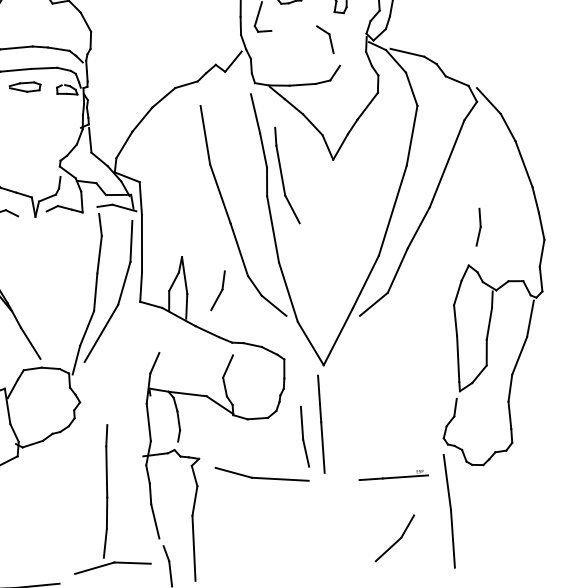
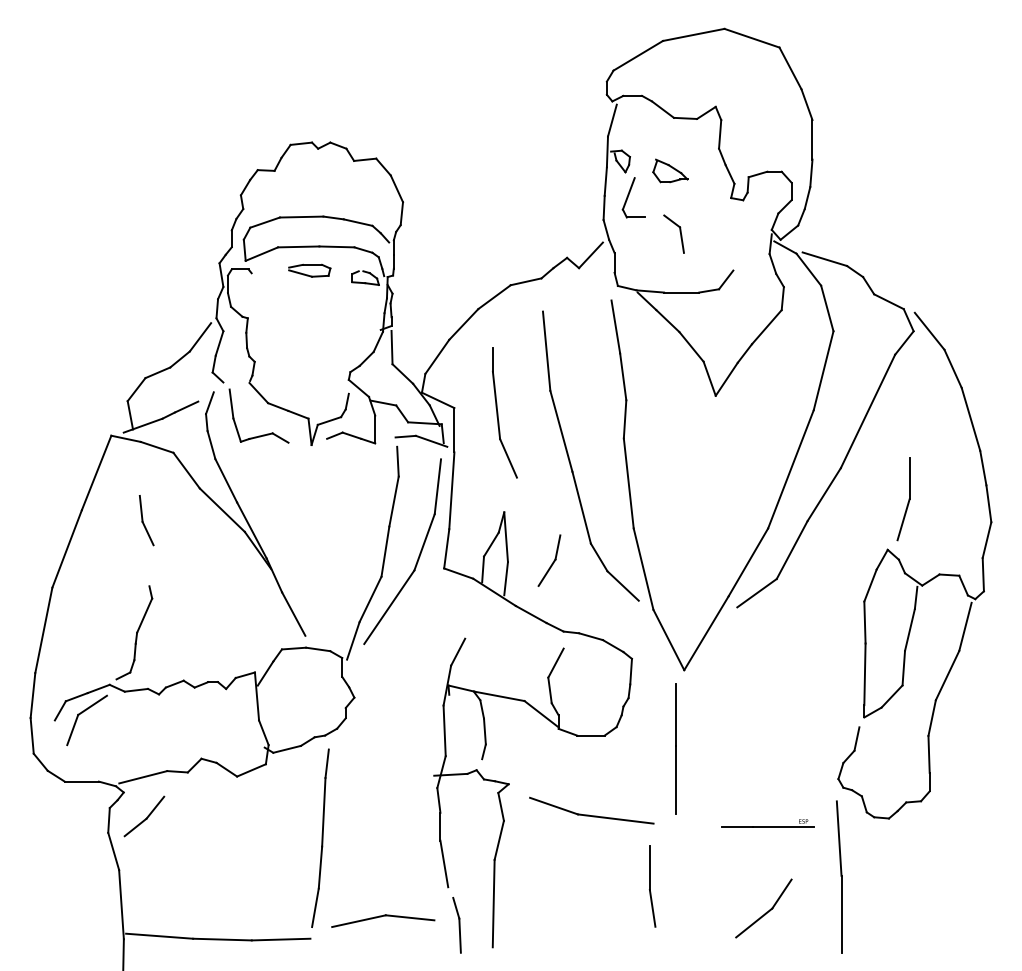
part: (329, 38) -> (679, 232), moved
part: (287, 175) -> (504, 412), moved
part: (477, 227) -> (903, 499), size x1.67
part: (304, 436) -> (652, 886), moved
part: (105, 490) -> (320, 837), moved

